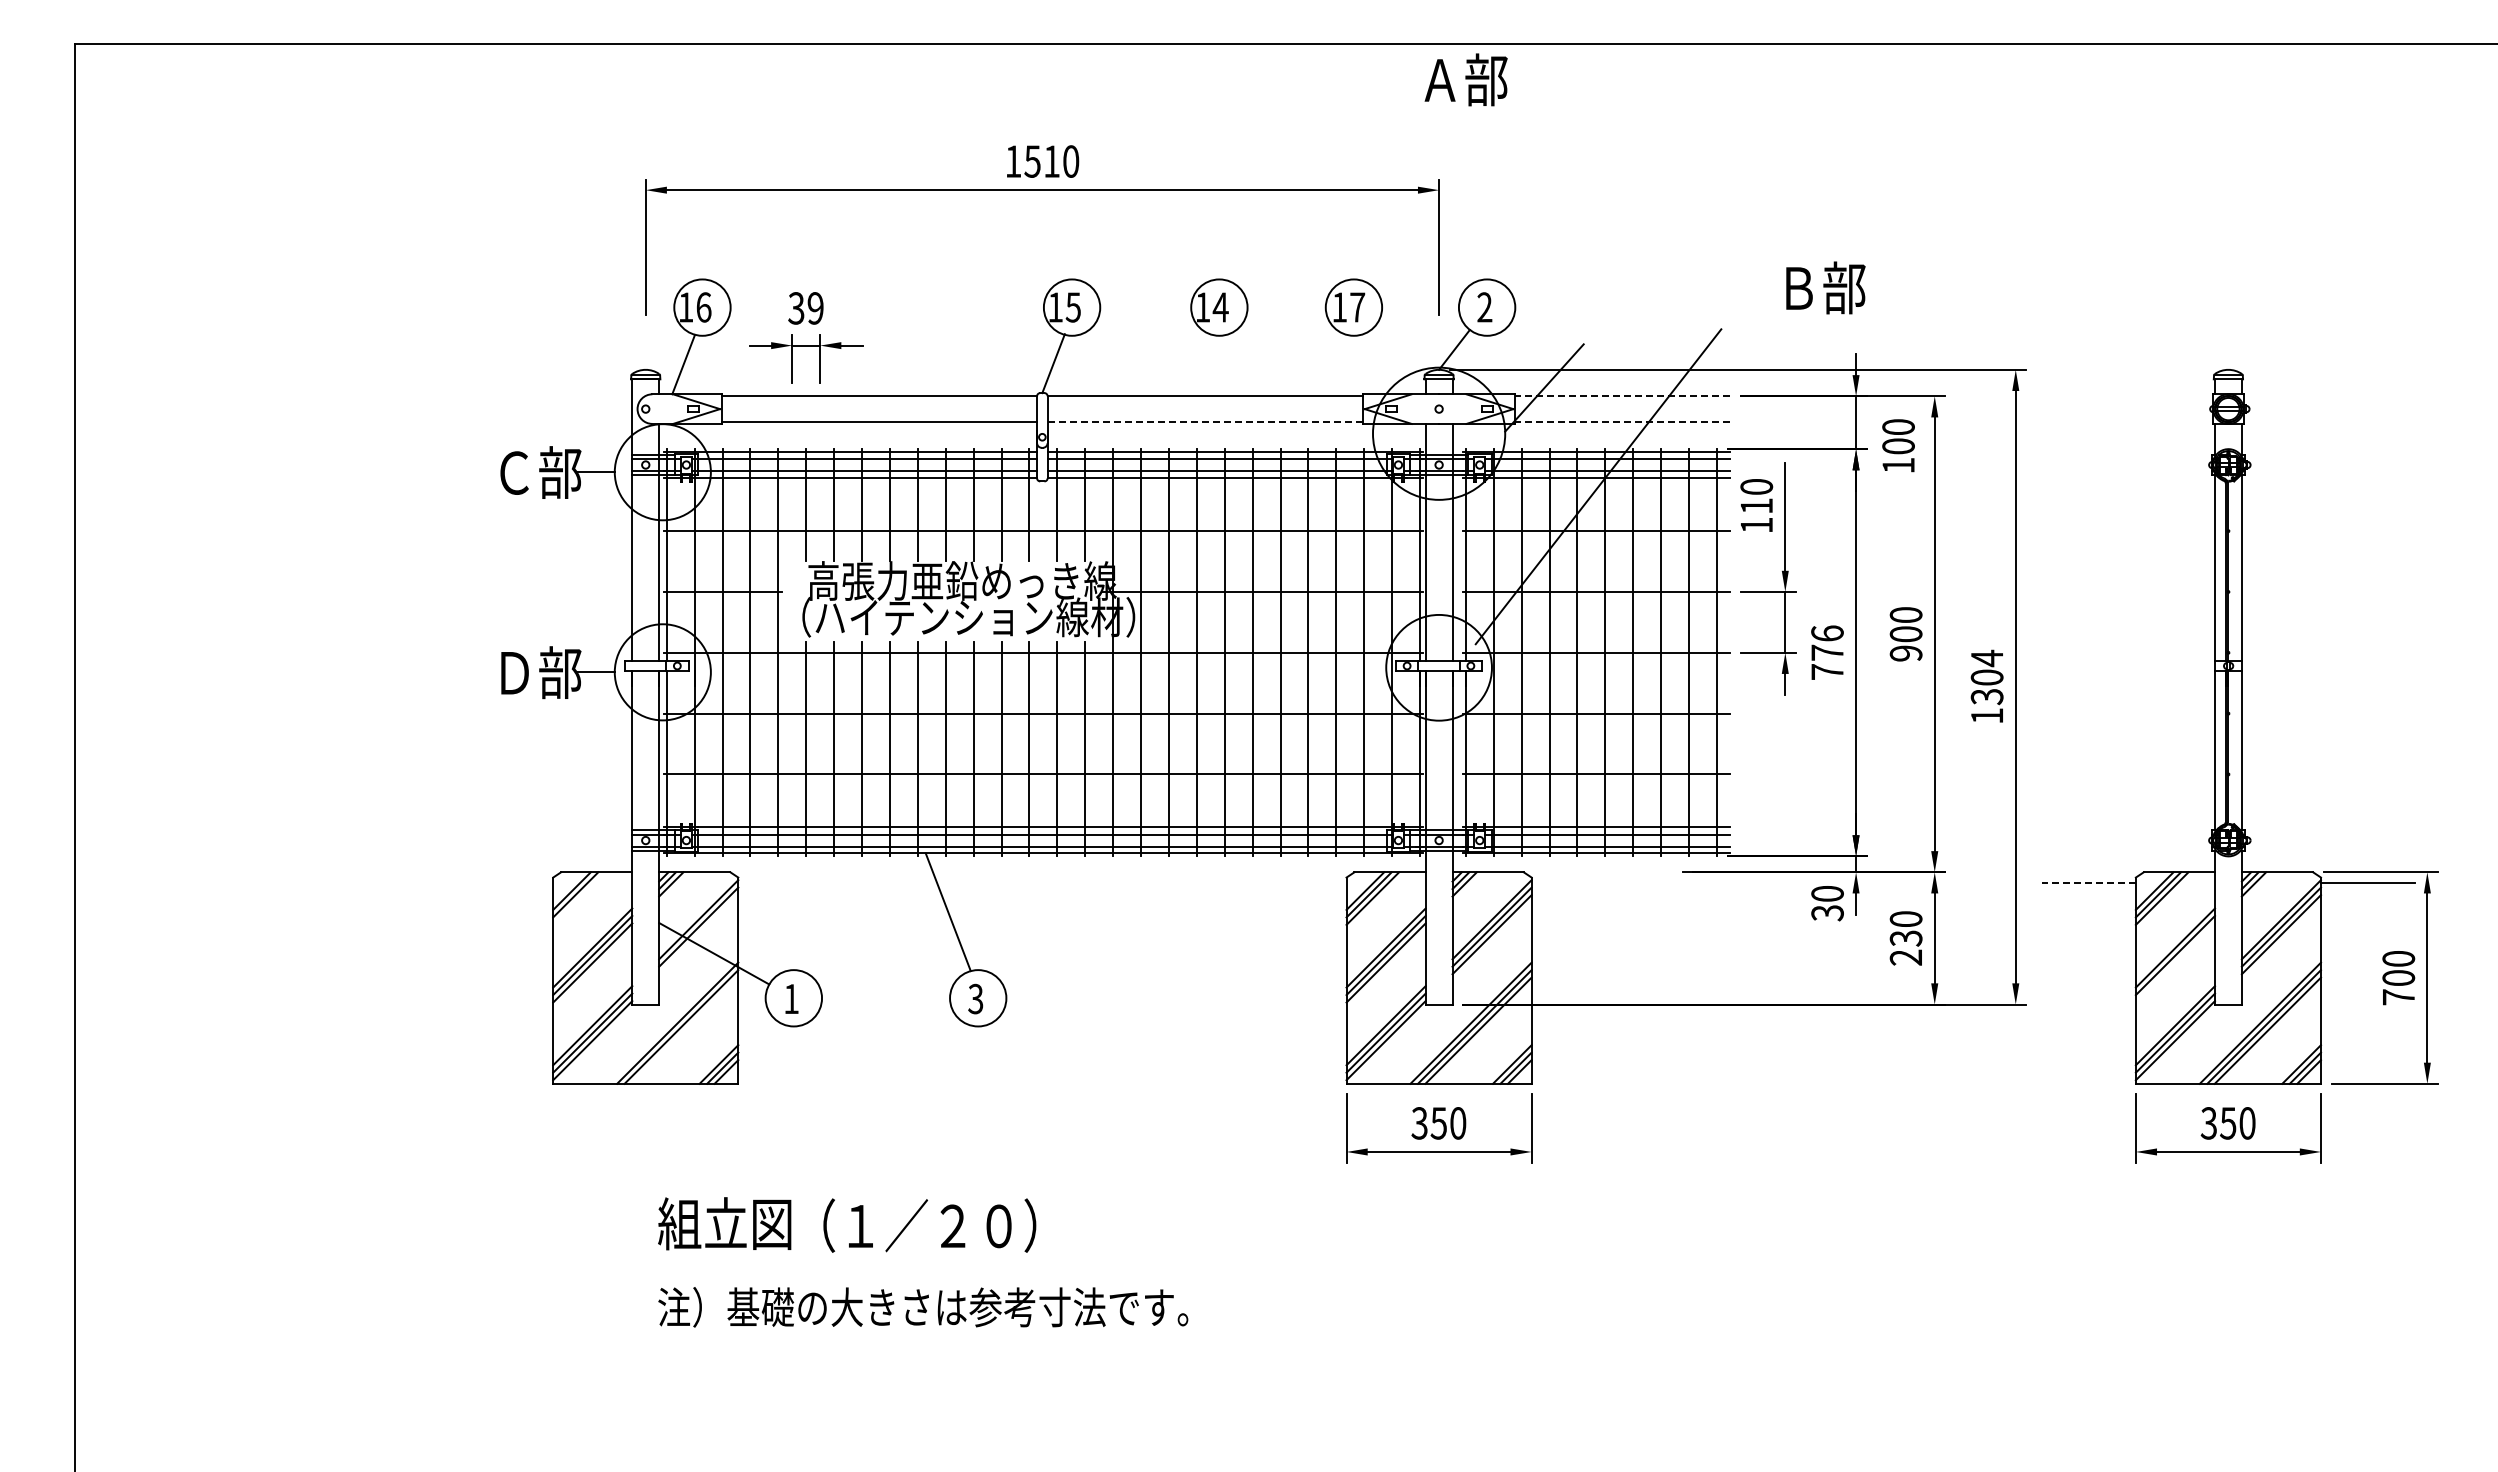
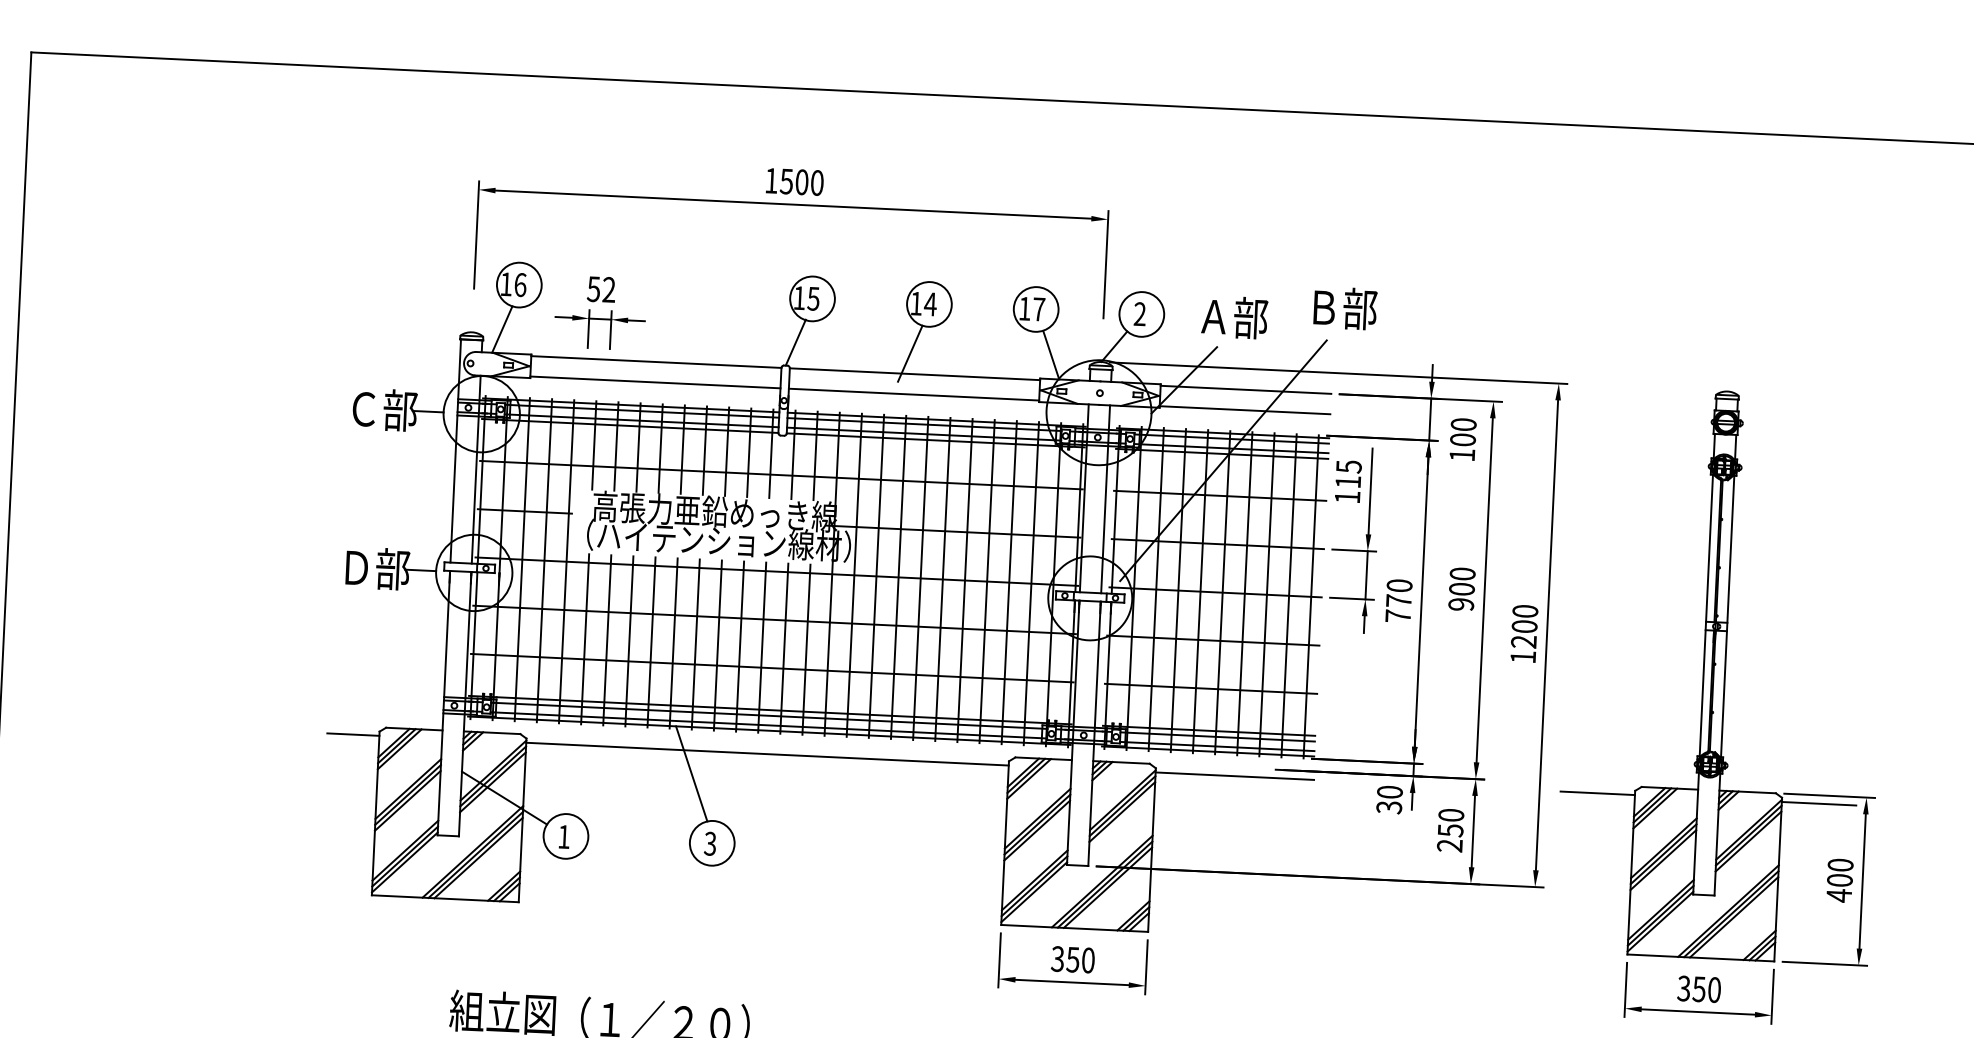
text: (1465, 79) -> (1234, 317), moved
text: (1051, 161) -> (801, 182), 1510 -> 1500
text: (1825, 287) -> (1345, 308), moved
text: (805, 308) -> (601, 289), 39 -> 52
line: (1375, 364) -> (1051, 355), added
line: (1197, 370) -> (909, 353), added
line: (1622, 396) -> (1245, 390), dashed -> solid
line: (1205, 421) -> (914, 394), dashed -> solid
line: (1622, 421) -> (1244, 409), dashed -> solid
text: (1756, 487) -> (1348, 467), 110 -> 115
text: (1827, 633) -> (1399, 585), 776 -> 770
text: (1986, 677) -> (1524, 626), 1304 -> 1200
line: (520, 882) -> (353, 734), added
line: (1042, 882) -> (767, 753), added
line: (1631, 882) -> (1234, 775), added
line: (2089, 882) -> (1598, 793), dashed -> solid
line: (579, 898) -> (399, 749), added
line: (698, 934) -> (492, 782), added
text: (1905, 938) -> (1450, 830), 230 -> 250
line: (2175, 962) -> (1663, 859), added
text: (2398, 997) -> (1839, 895), 700 -> 400
line: (685, 1030) -> (478, 857), added

